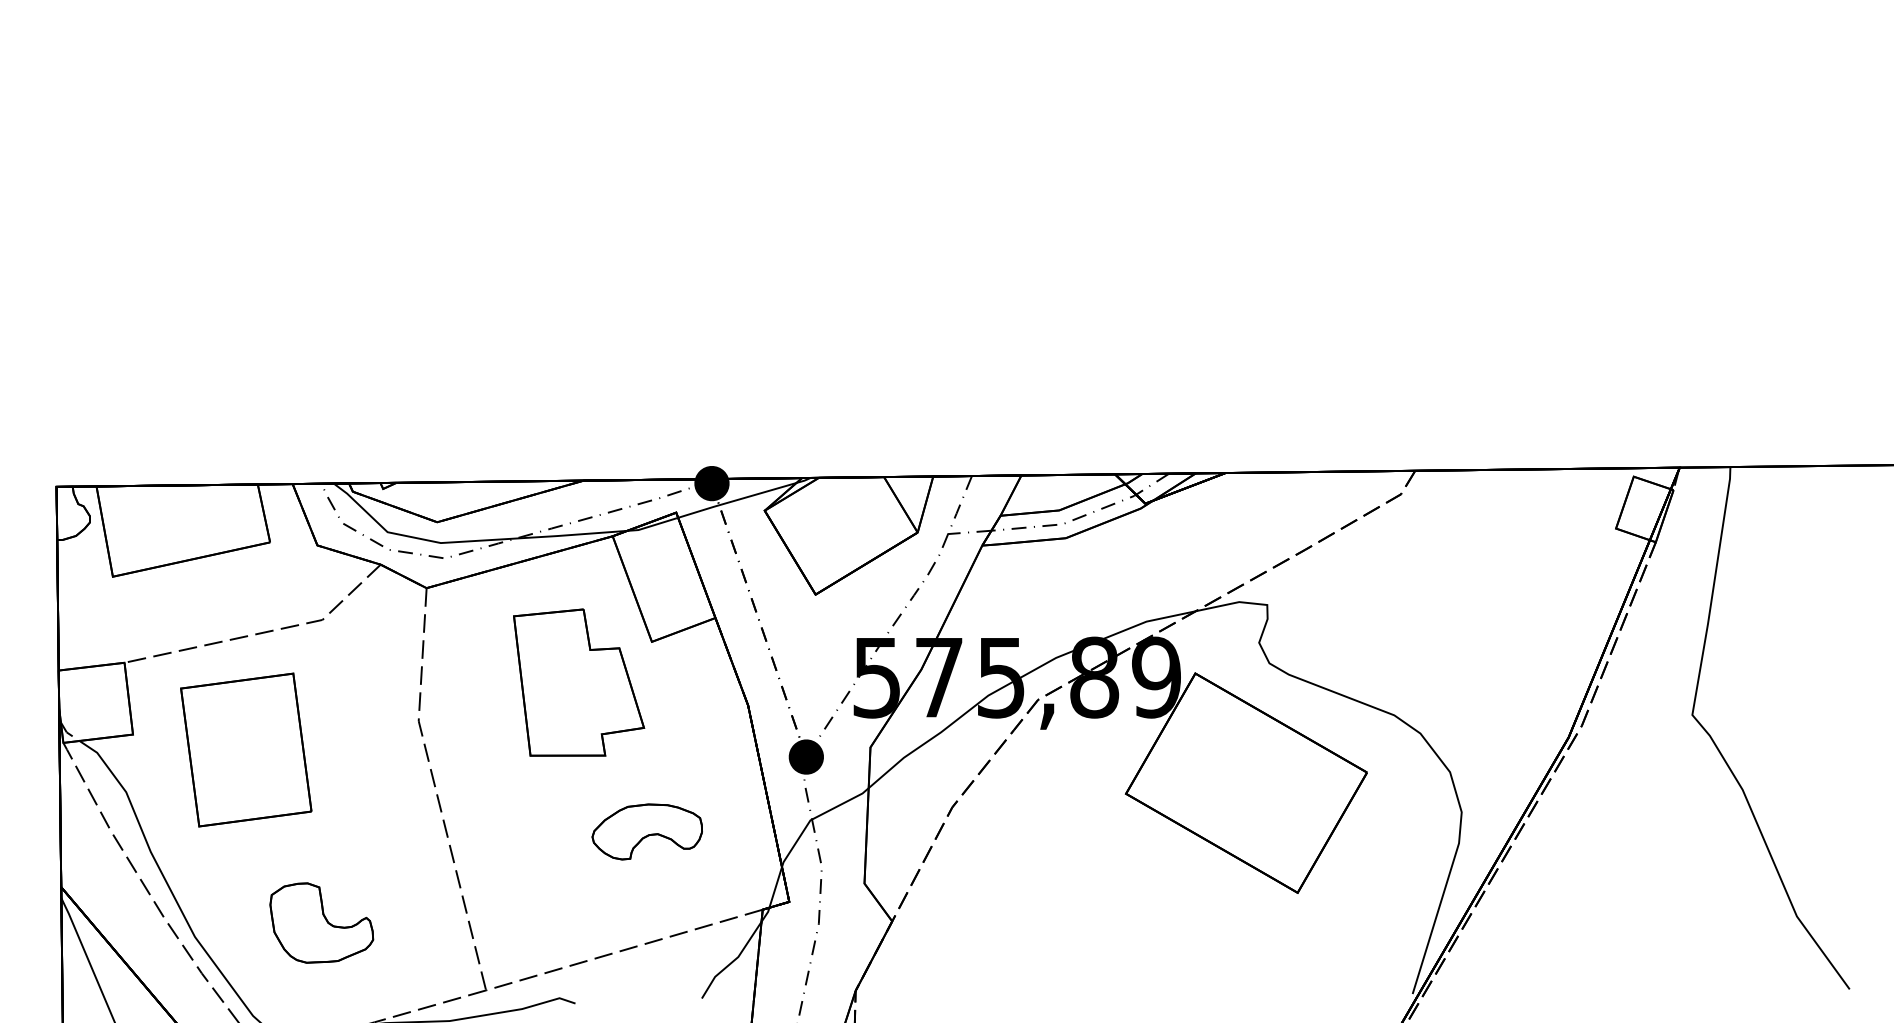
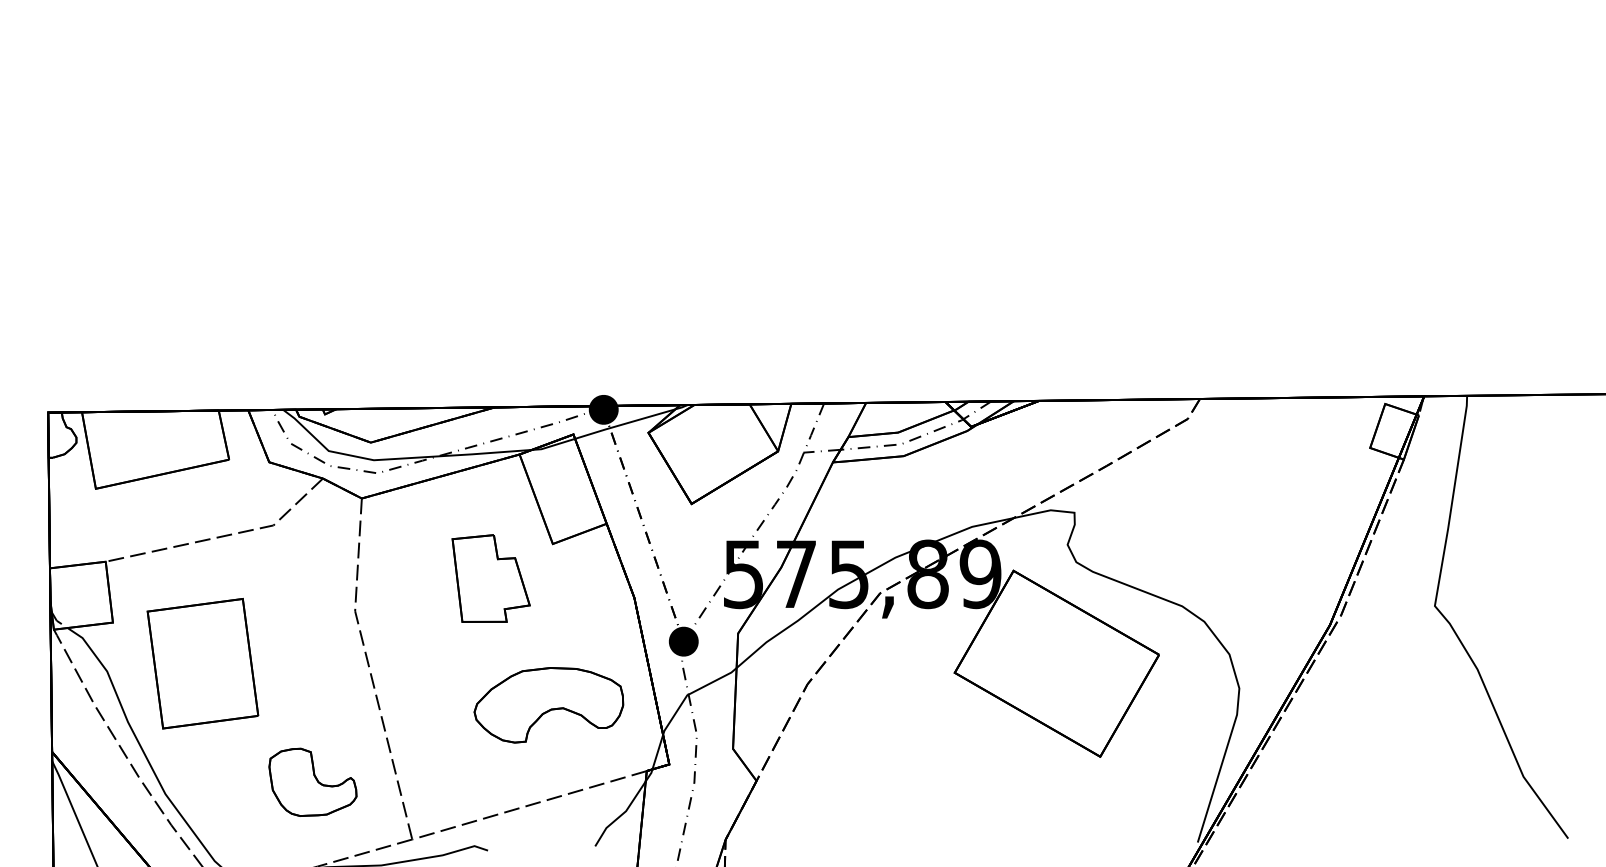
part: (579, 682) -> (491, 578), size x0.7
part: (245, 749) -> (202, 663), moved
part: (646, 831) -> (548, 704), size x1.6
part: (321, 922) -> (312, 781), moved

